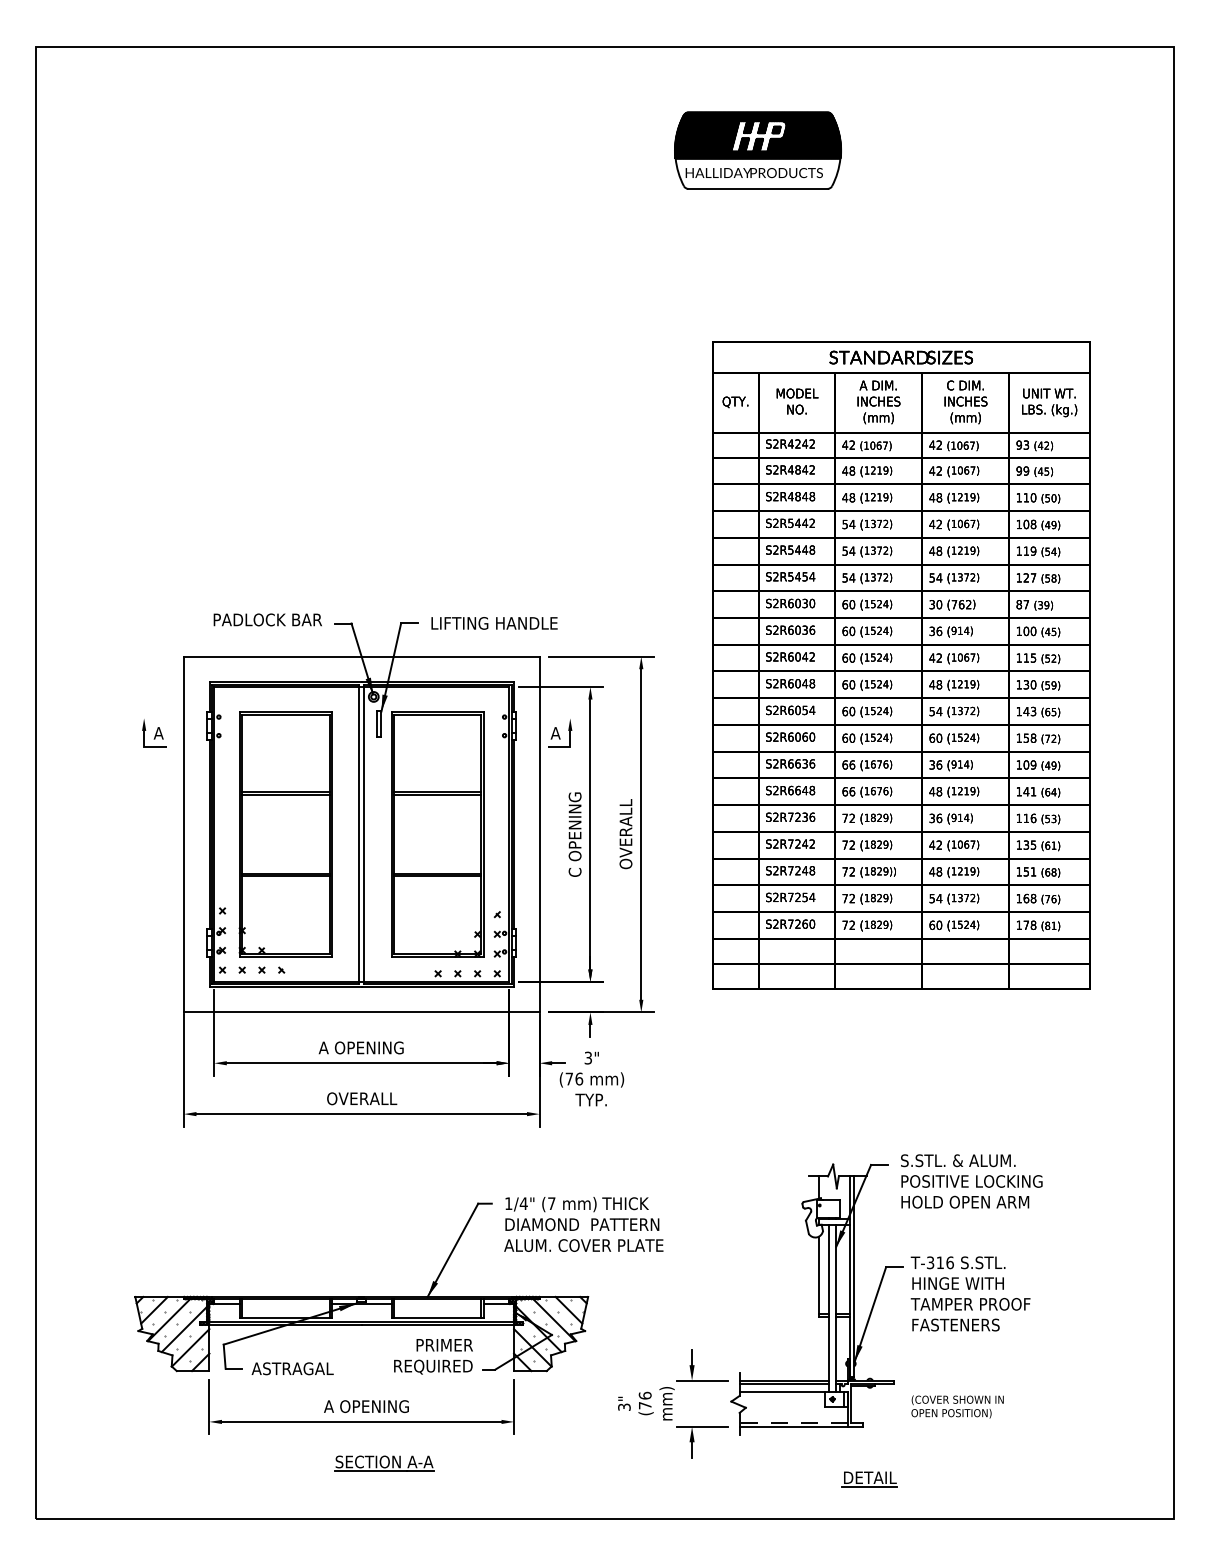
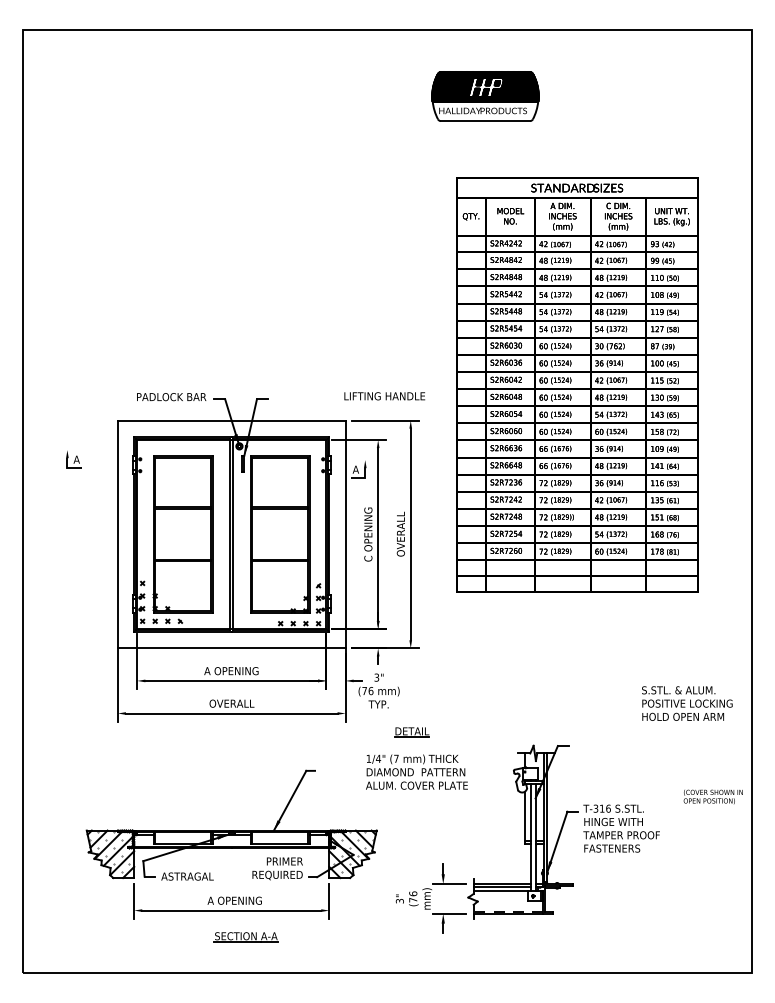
text: (494, 623) -> (384, 396), moved
part: (901, 664) -> (577, 384), moved
part: (153, 733) -> (73, 459), moved
text: (972, 1181) -> (687, 703), moved
text: (583, 1223) -> (416, 771), moved
text: (956, 1406) -> (712, 796), moved
part: (868, 1479) -> (411, 732), moved

